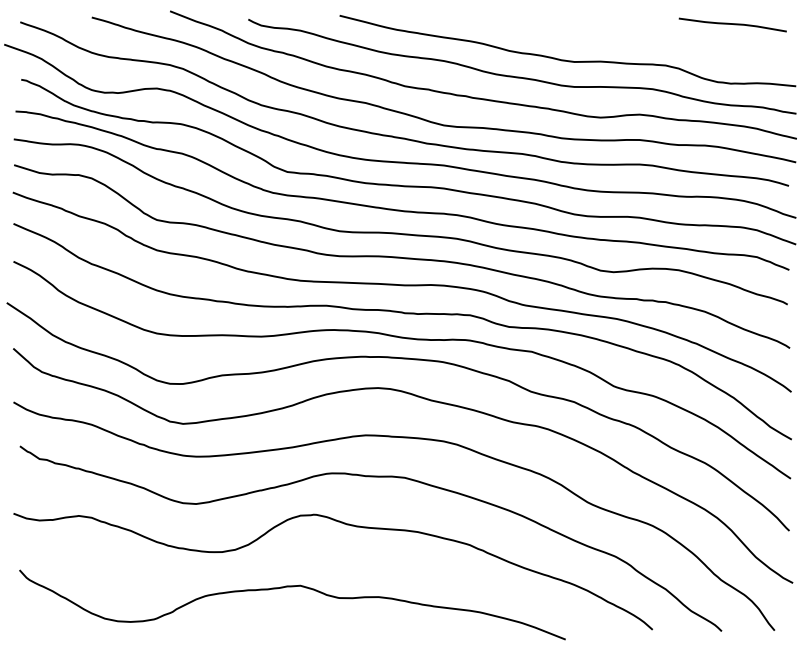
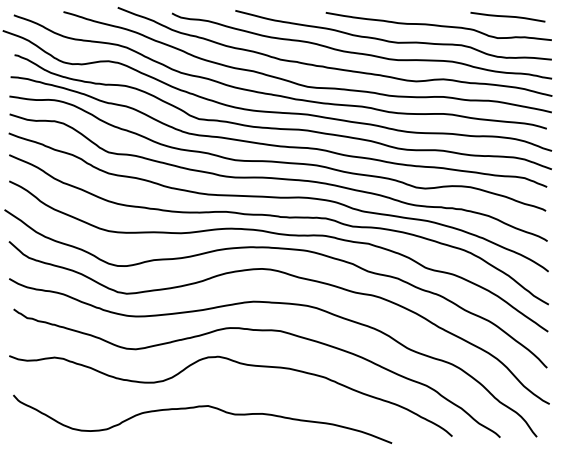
curve: (632, 38) -> (438, 26), added

